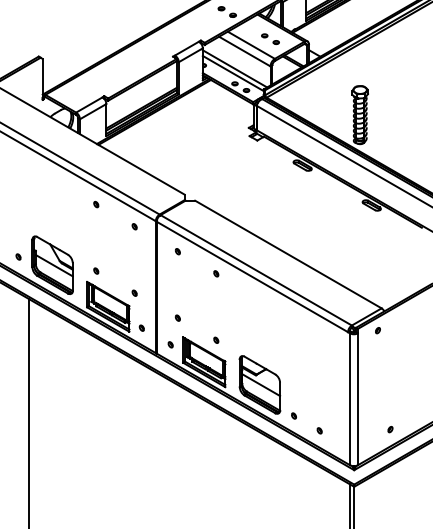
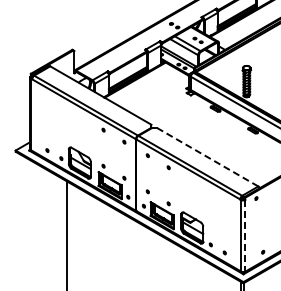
line: (287, 254) -> (207, 157), solid -> dashed
line: (357, 398) -> (245, 235), solid -> dashed

